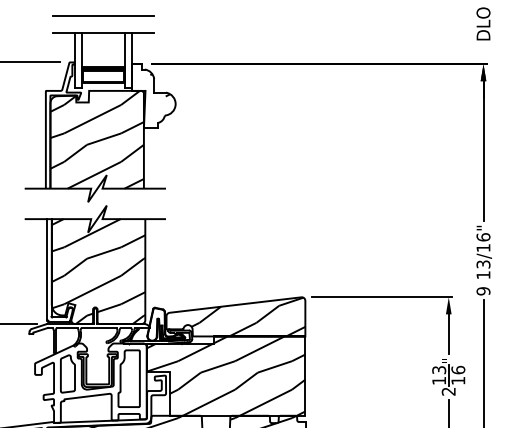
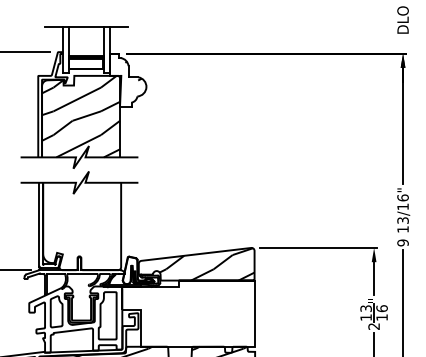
line: (103, 15) -> (86, 13), removed
hatch: (98, 271) -> (82, 226), removed
hatch: (225, 375) -> (187, 313), removed

